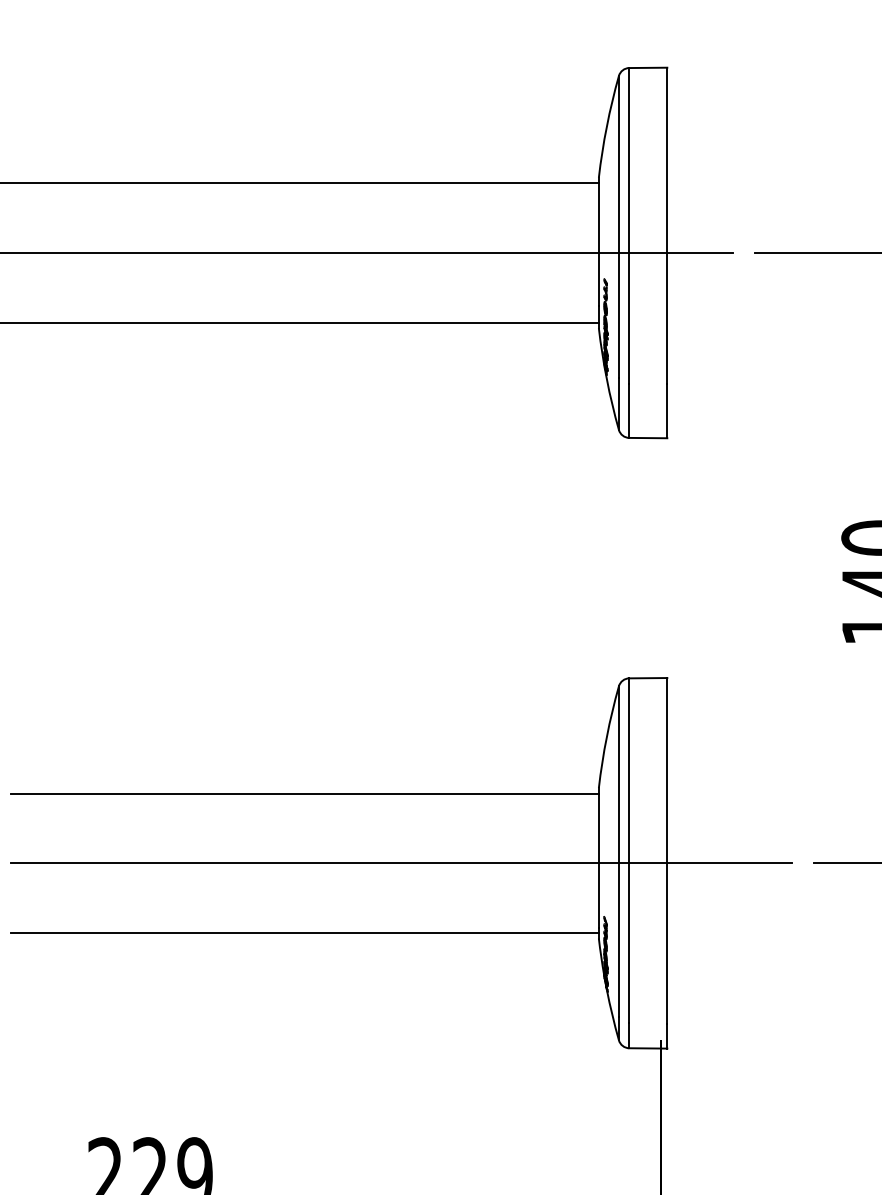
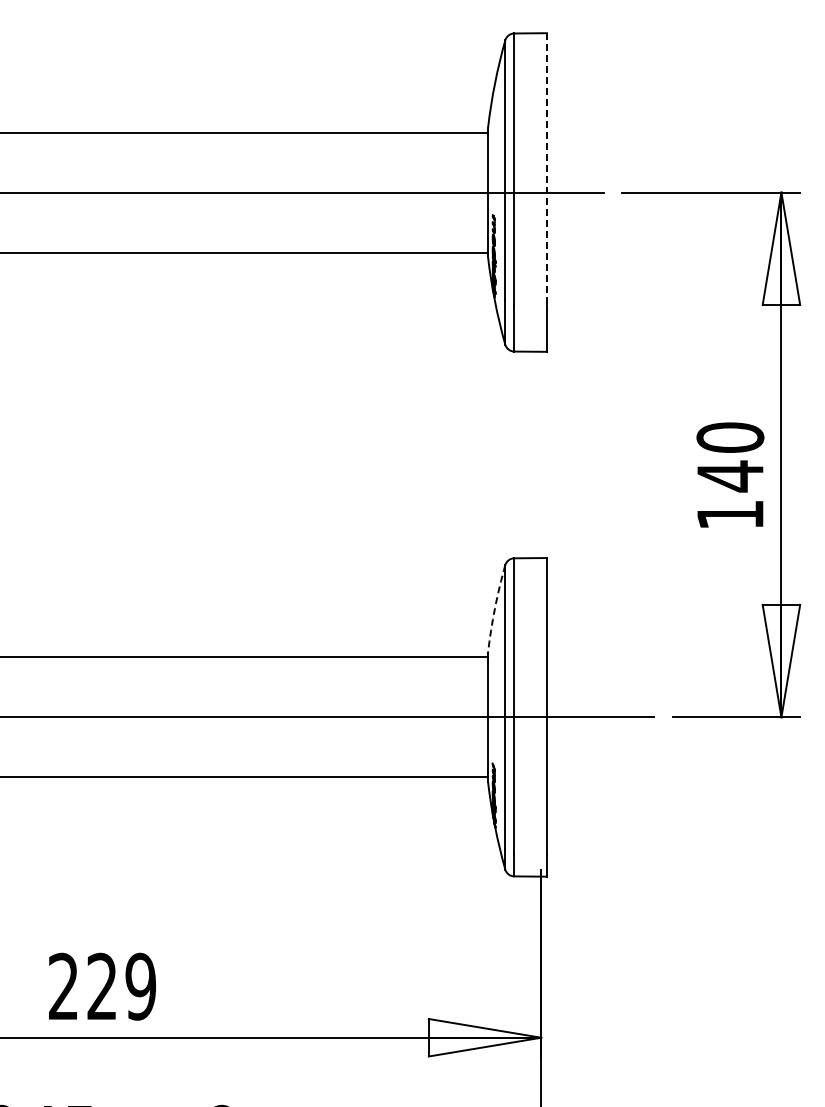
line: (666, 226) -> (546, 169), solid -> dashed
arc: (606, 736) -> (494, 608), solid -> dashed

